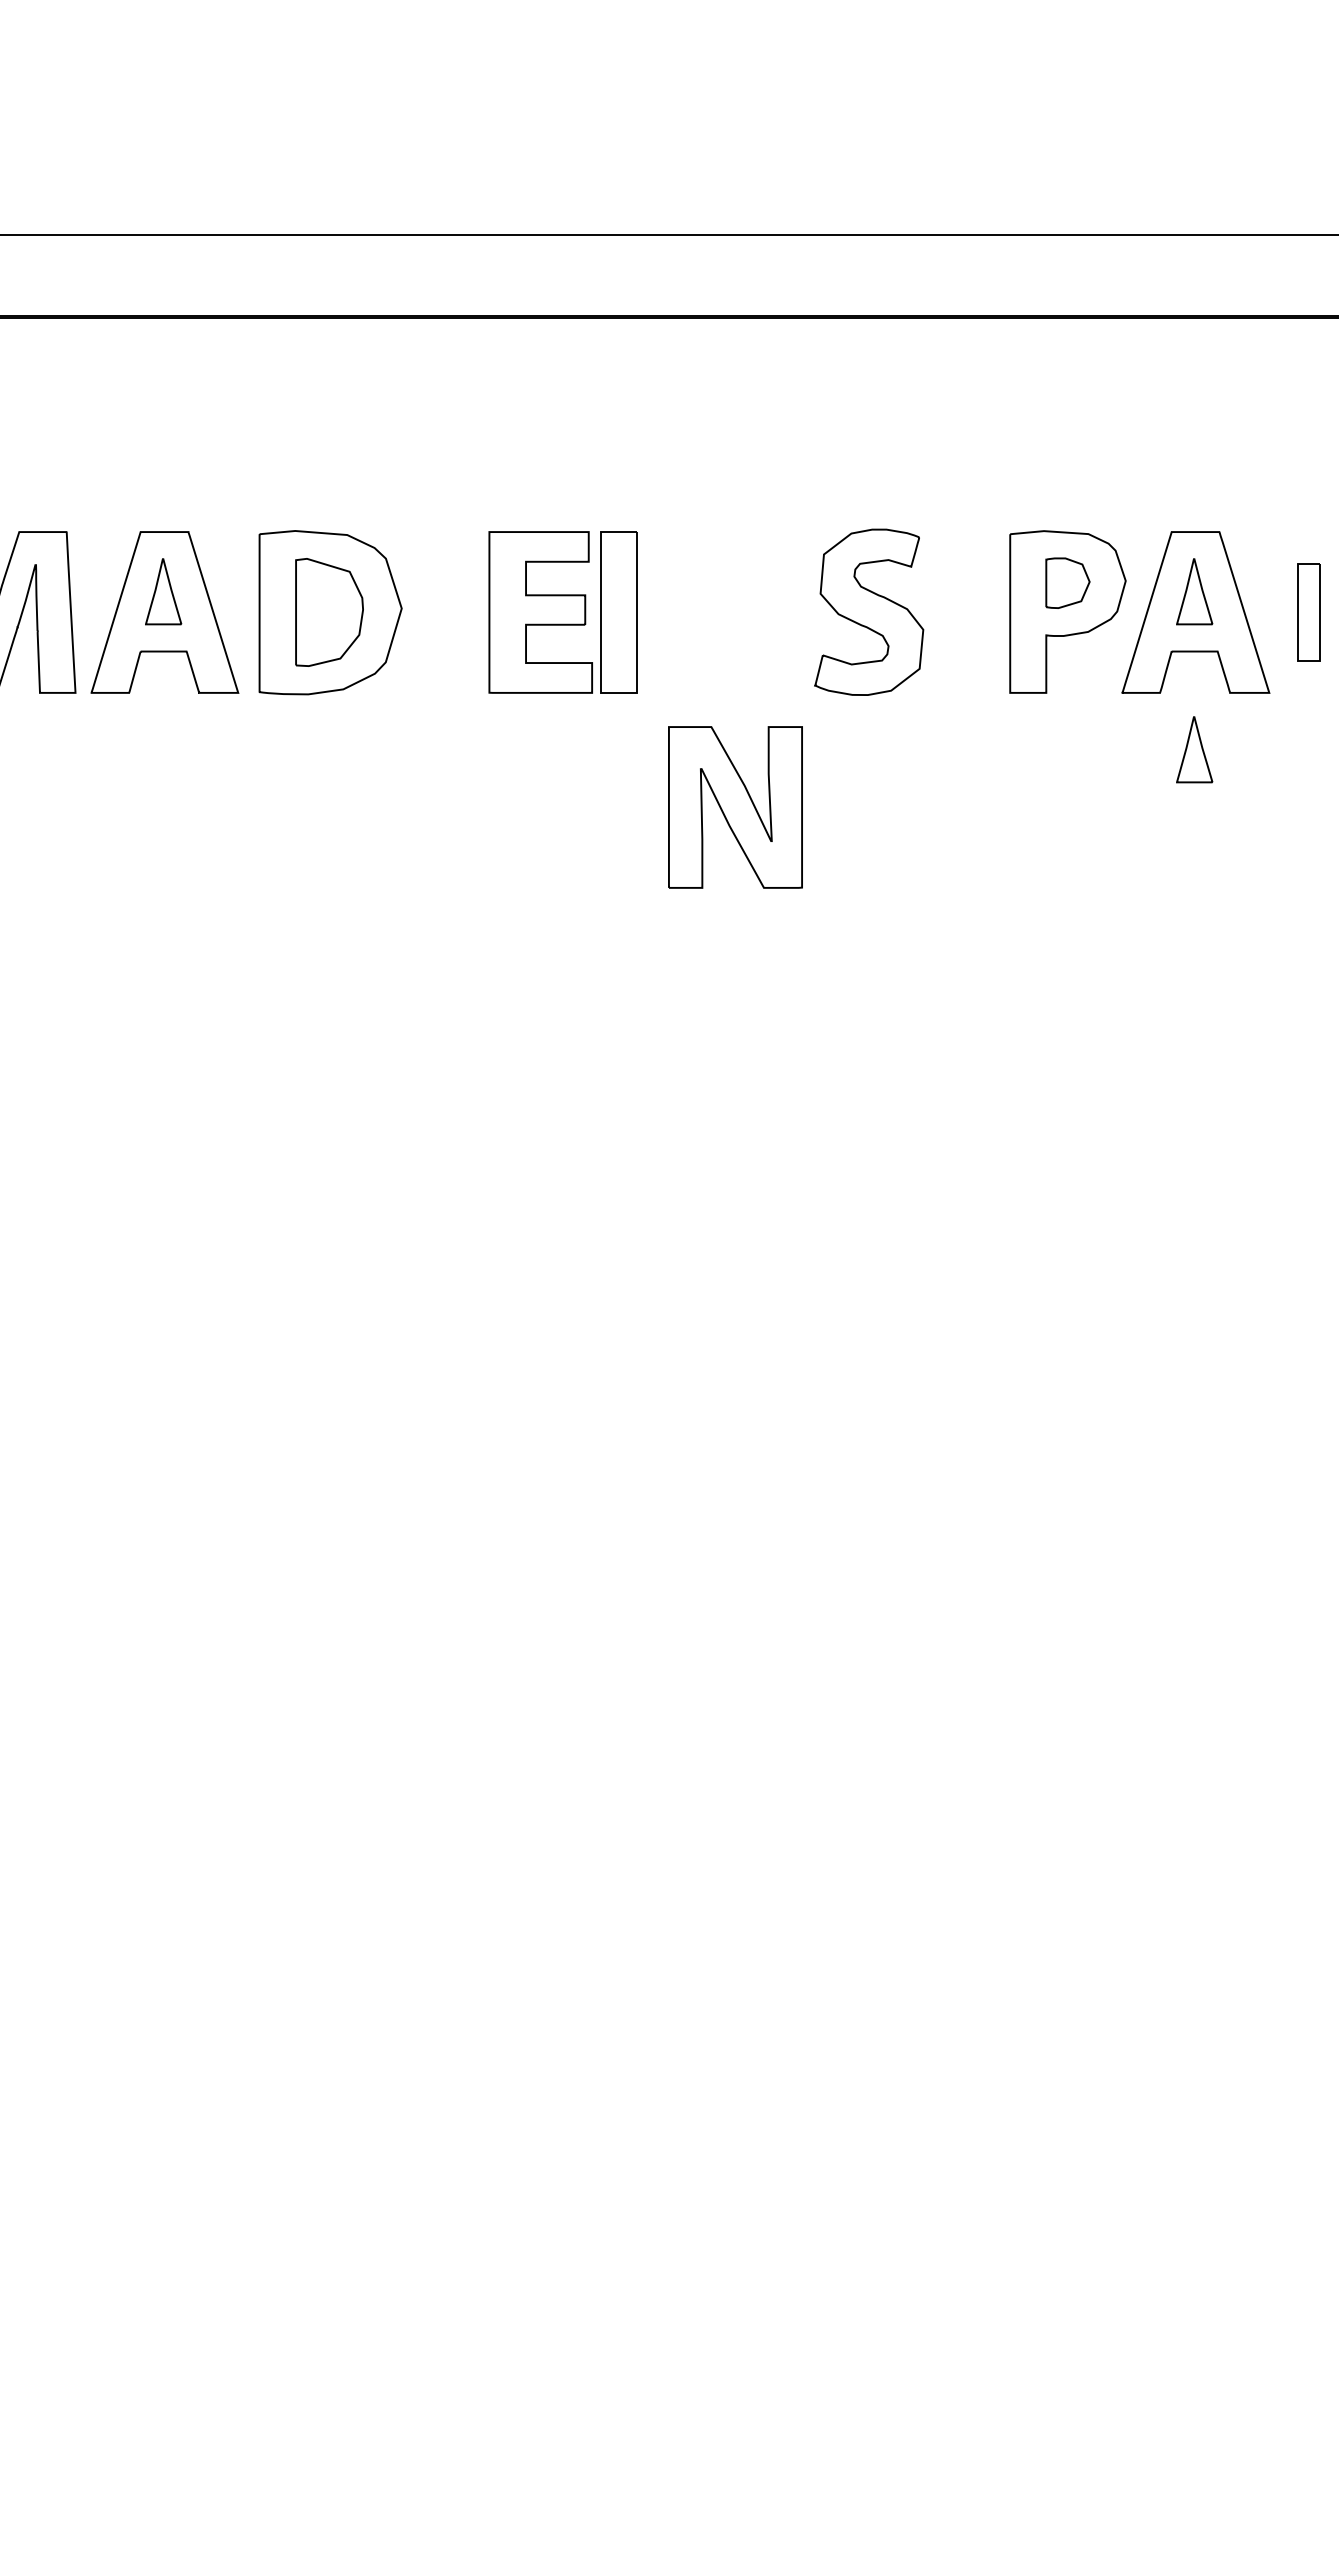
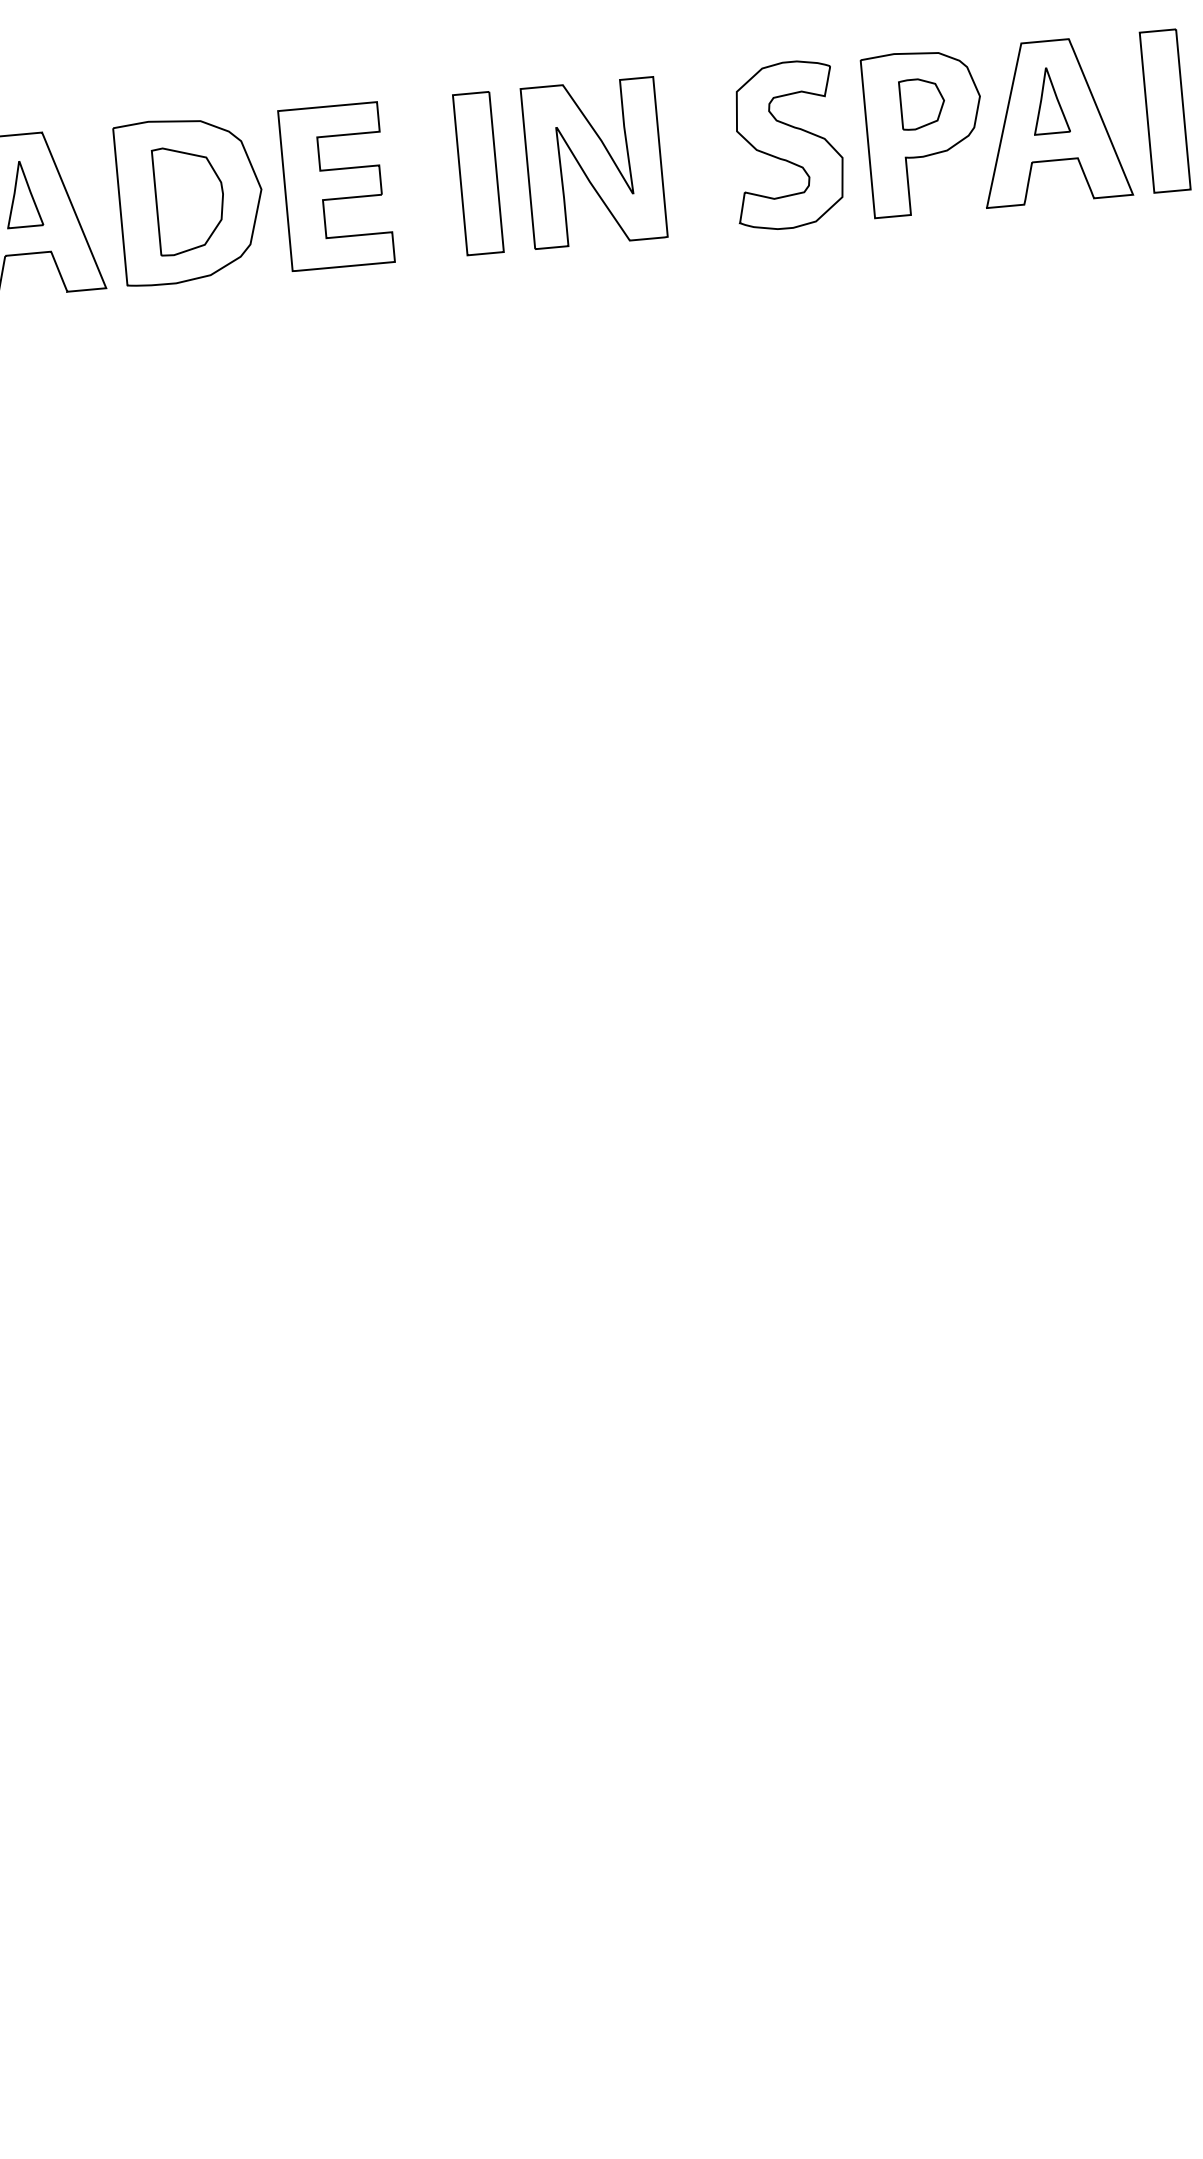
part: (869, 611) -> (787, 144), moved
part: (540, 612) -> (336, 186), moved
part: (1308, 612) -> (1164, 111), size x1.67
part: (1194, 749) -> (1063, 257), removed
part: (735, 807) -> (594, 163), moved

